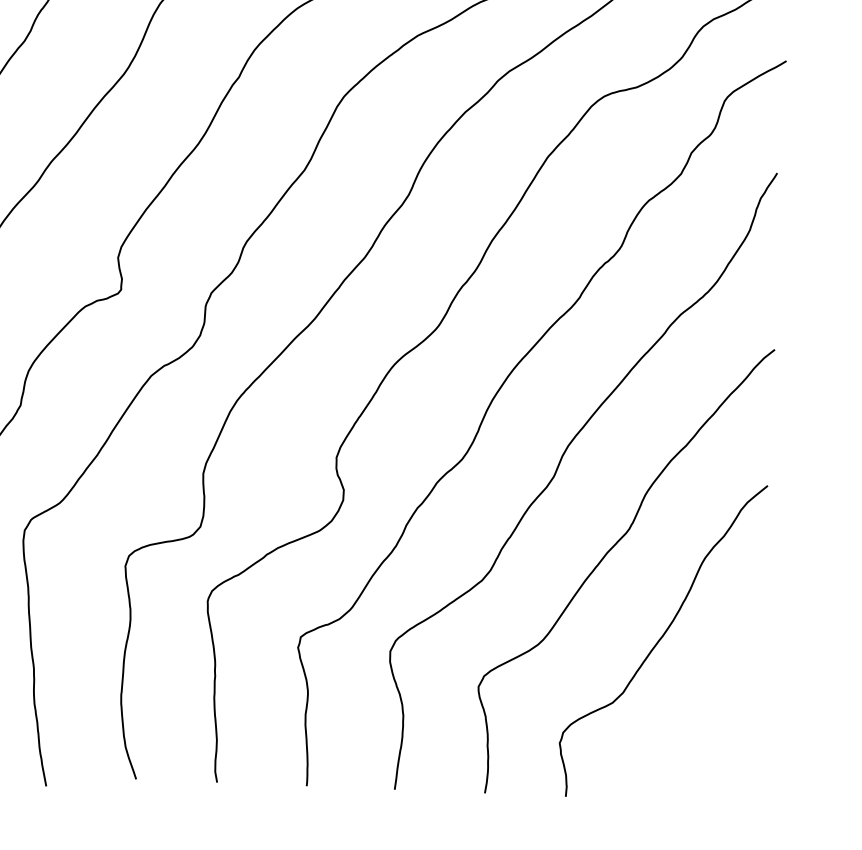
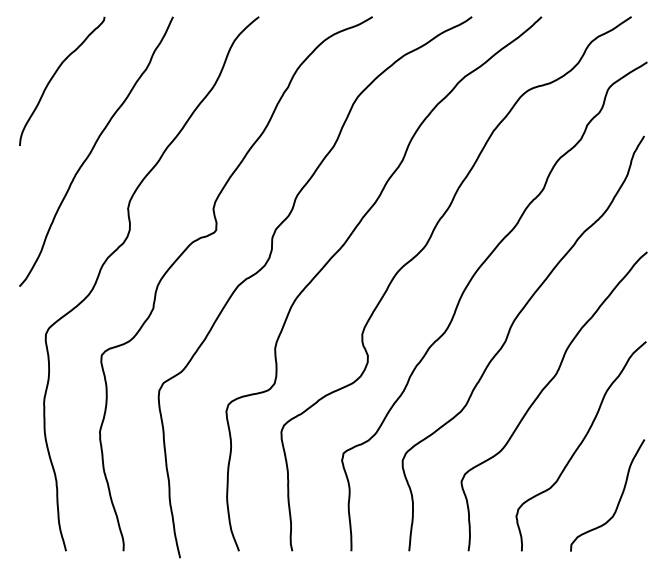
curve: (715, 725) -> (618, 500), added

